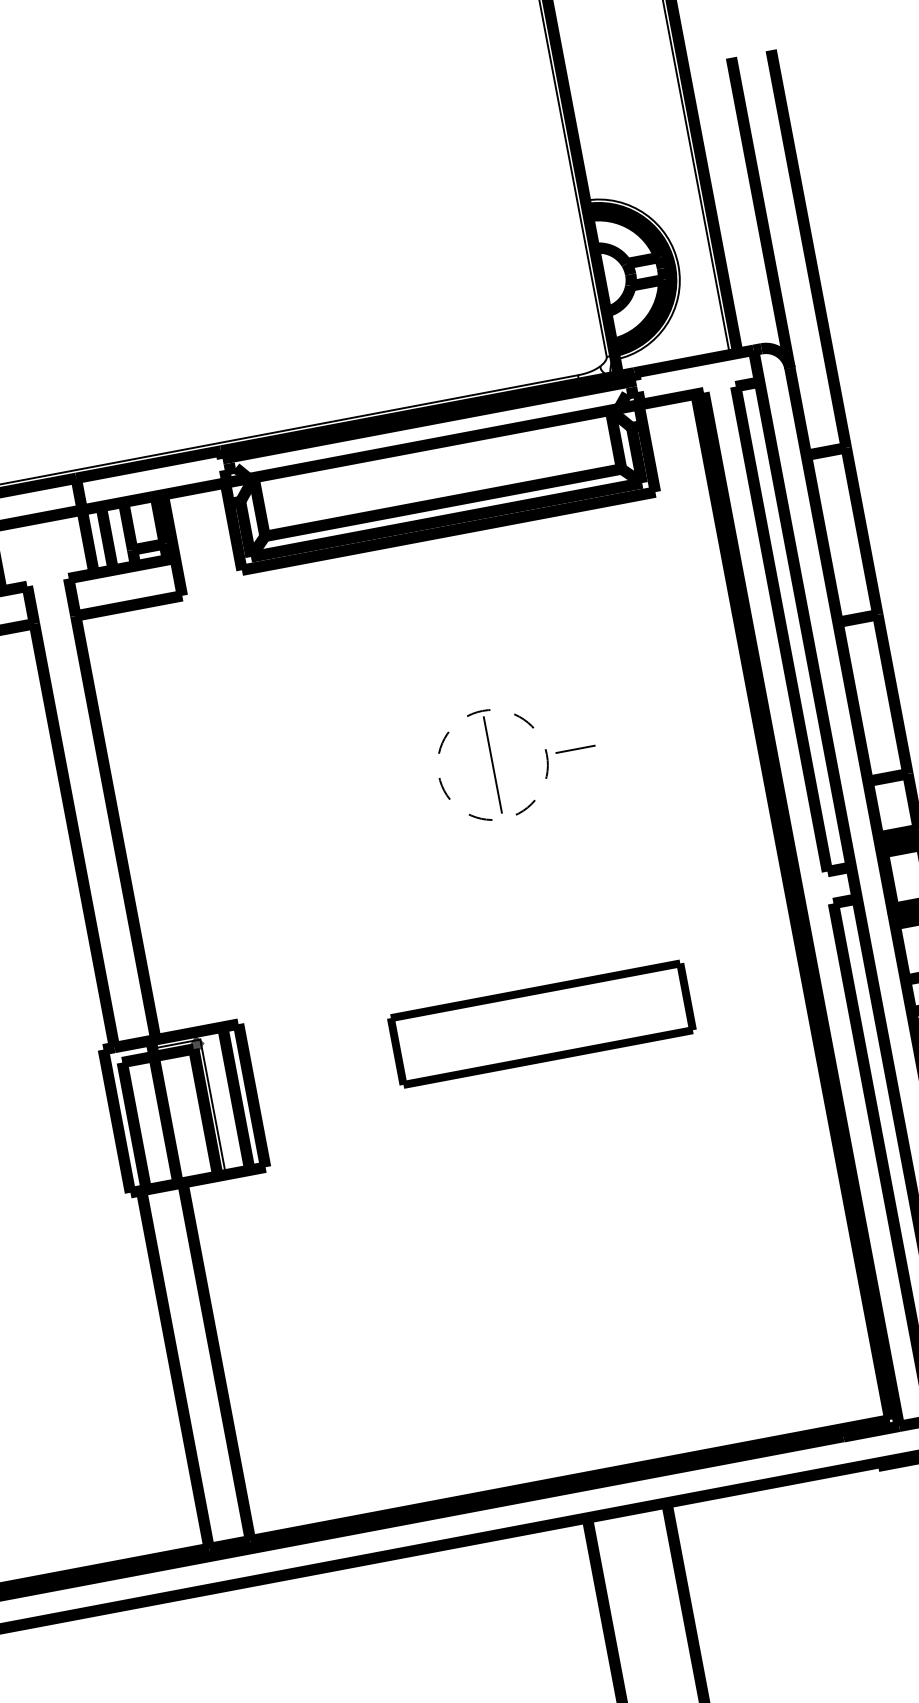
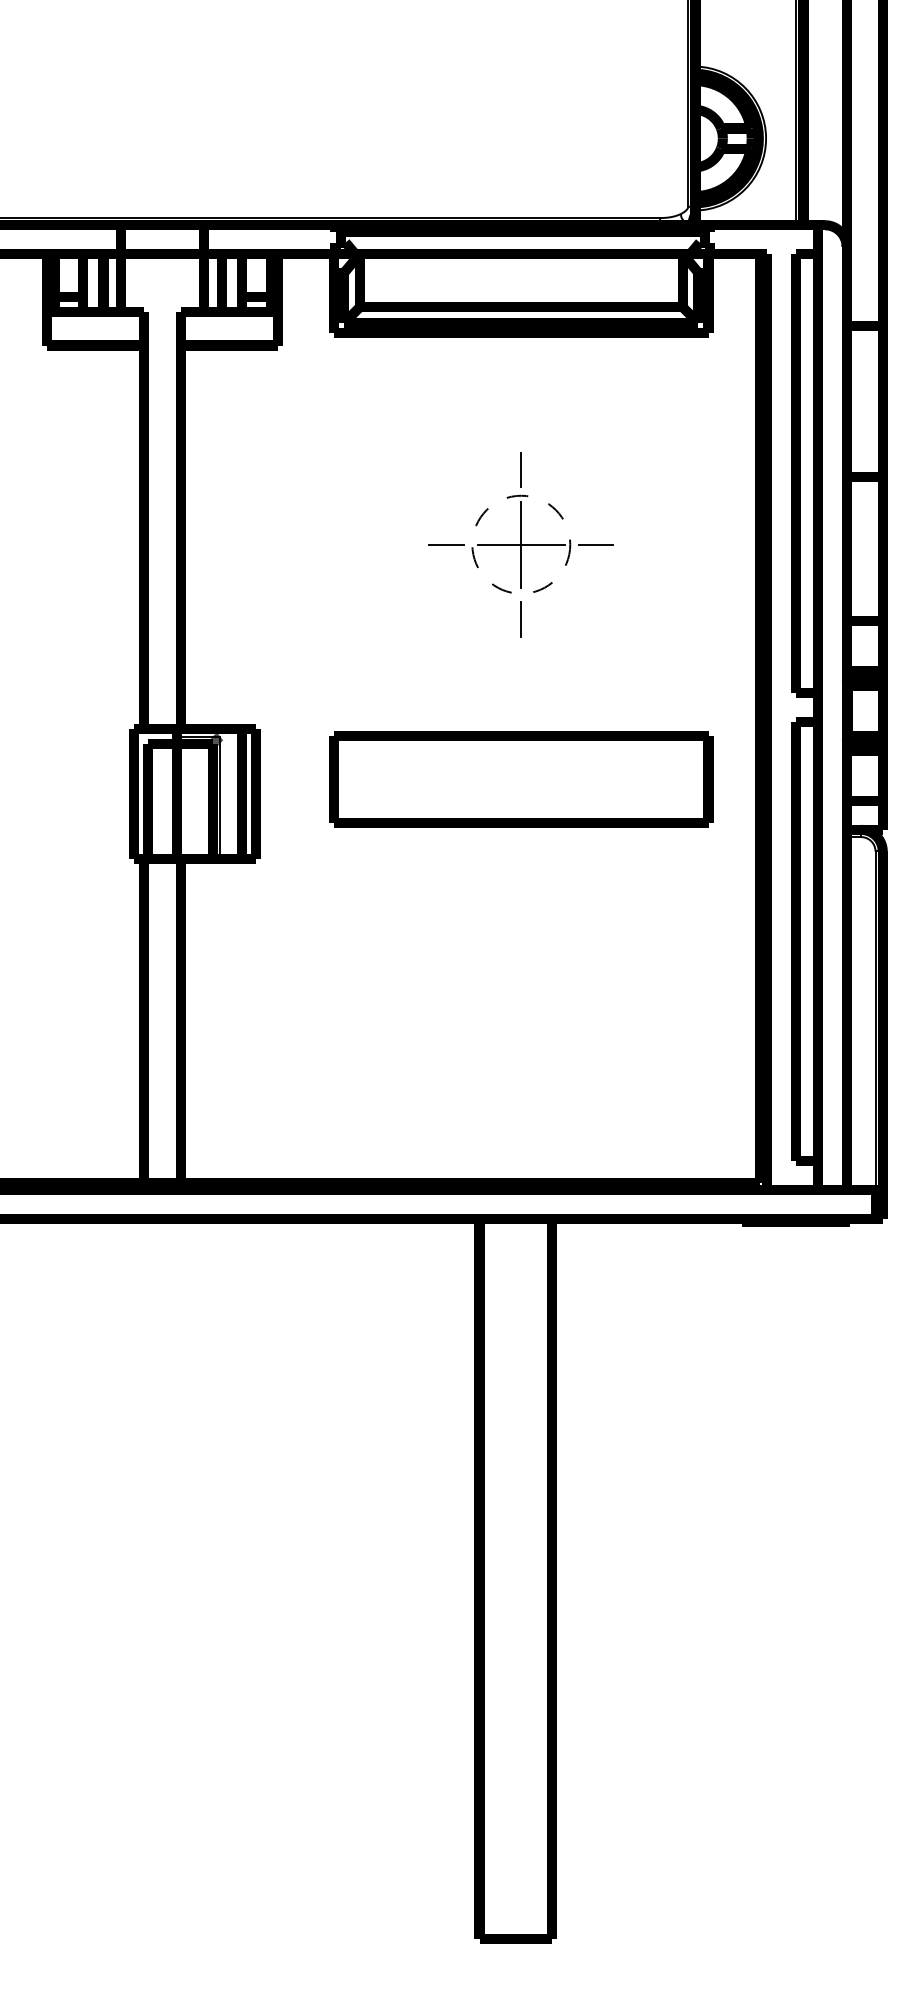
line: (477, 681) -> (521, 469), added
line: (493, 764) -> (521, 544), added
line: (410, 780) -> (446, 544), added
line: (508, 847) -> (521, 619), added
part: (542, 1024) -> (521, 779), size x1.43

